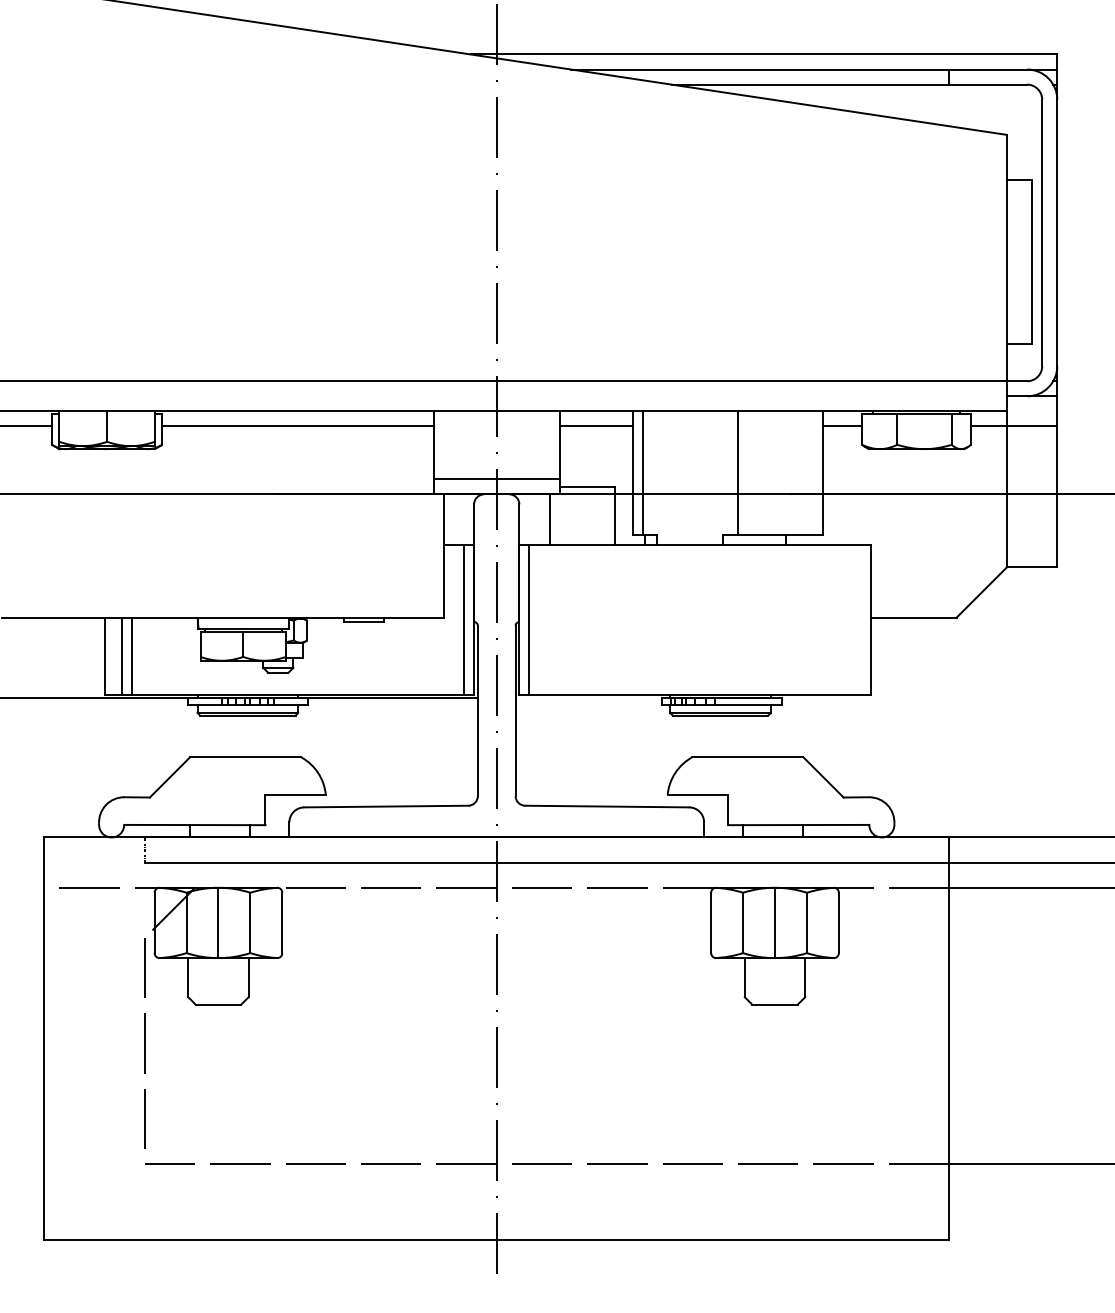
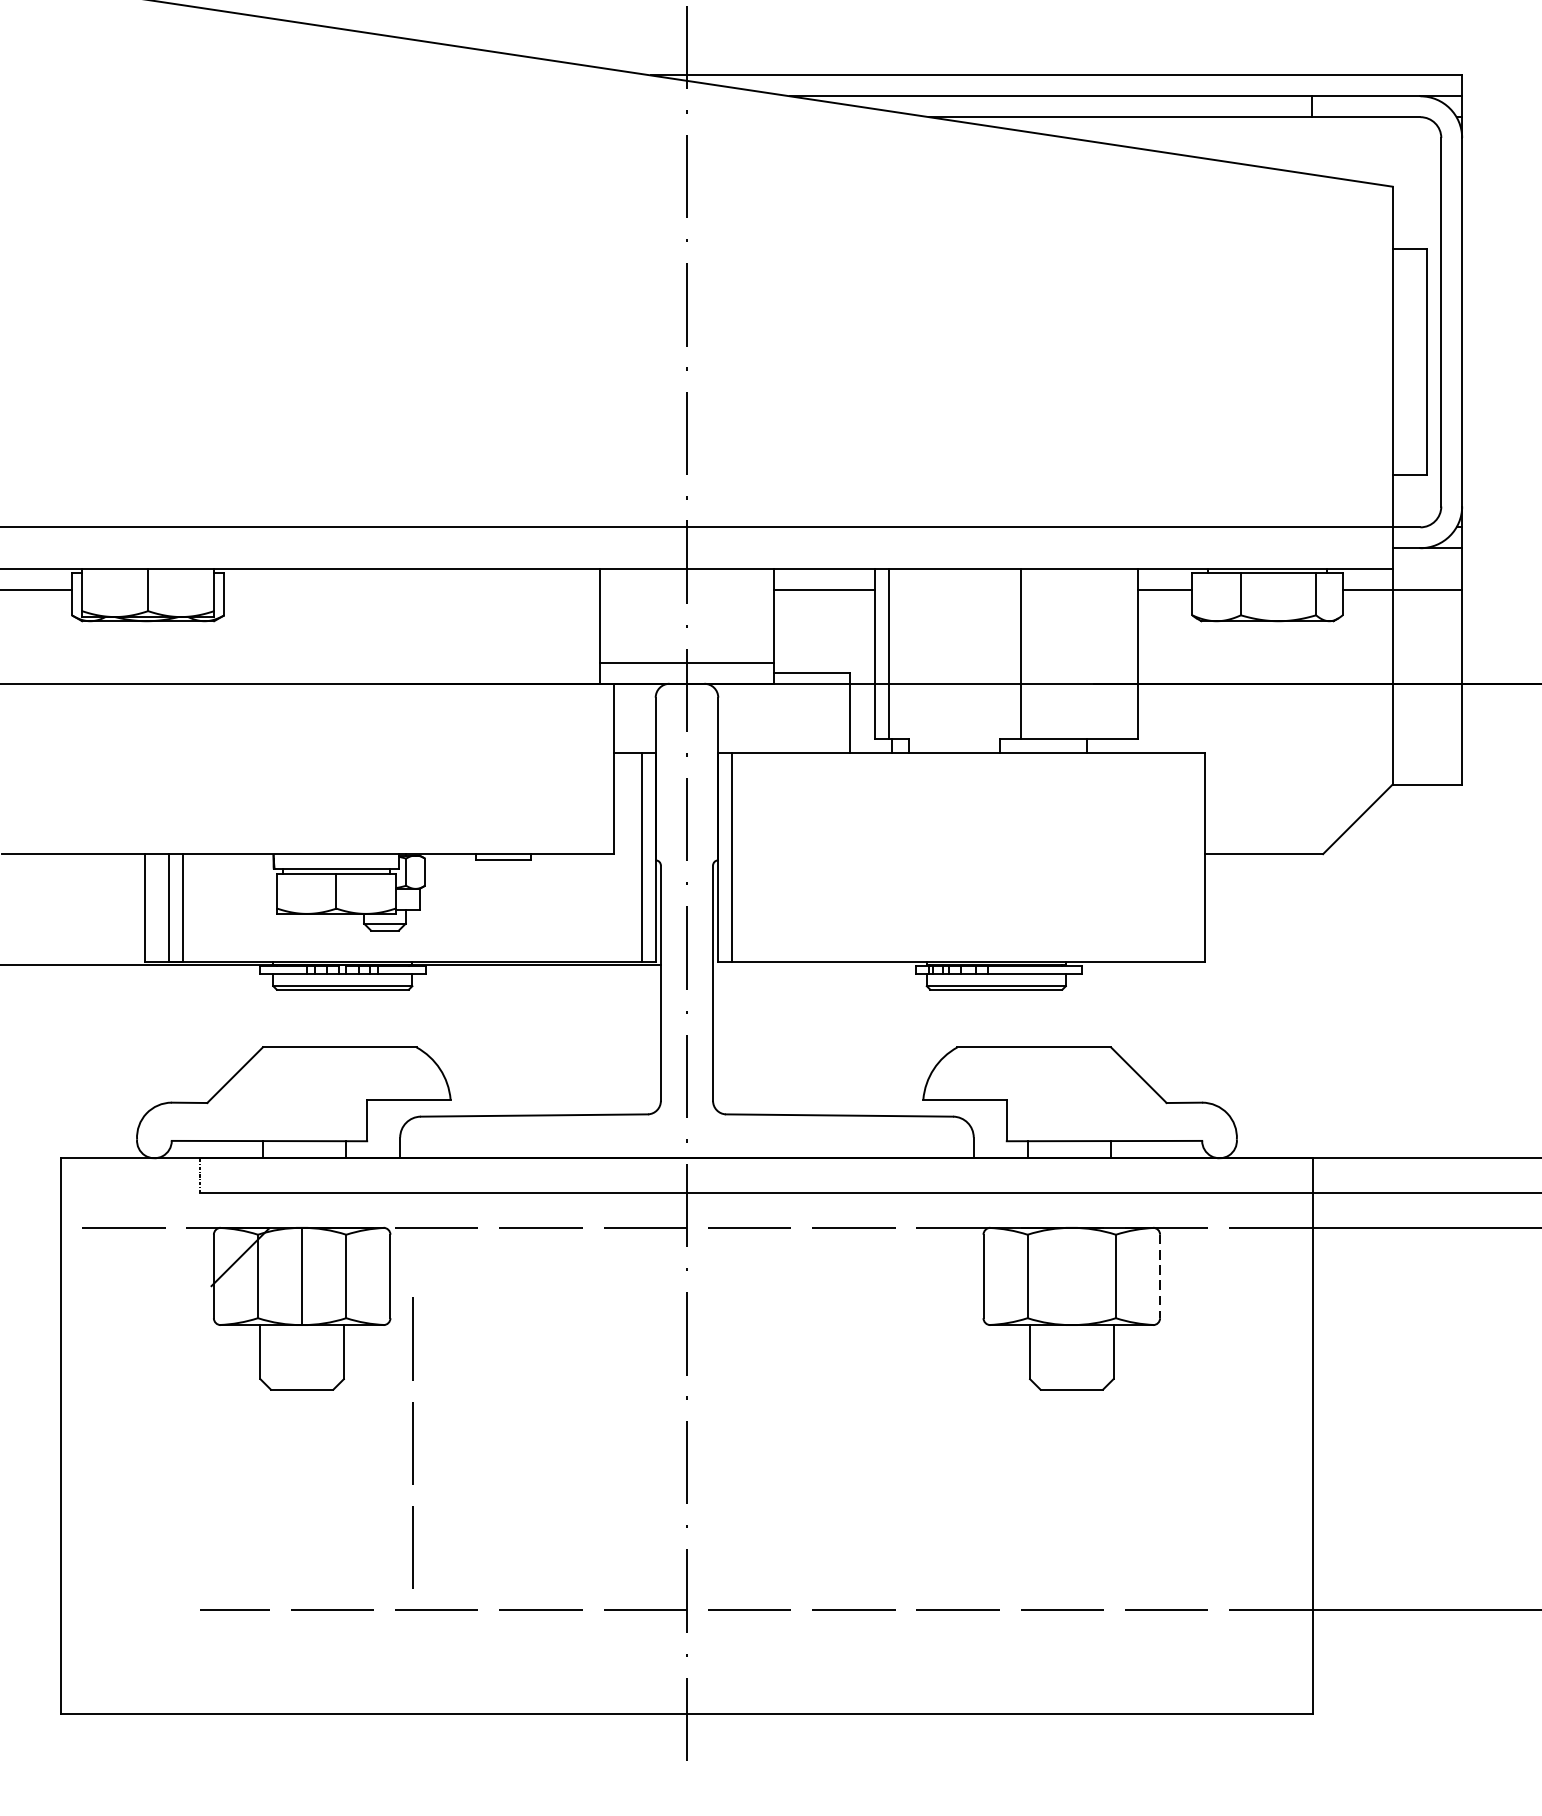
line: (297, 426) -> (411, 589), removed
line: (549, 519) -> (759, 718), removed
line: (775, 922) -> (1072, 1275), removed
line: (838, 923) -> (1159, 1277), solid -> dashed
line: (144, 1043) -> (412, 1443), moved

